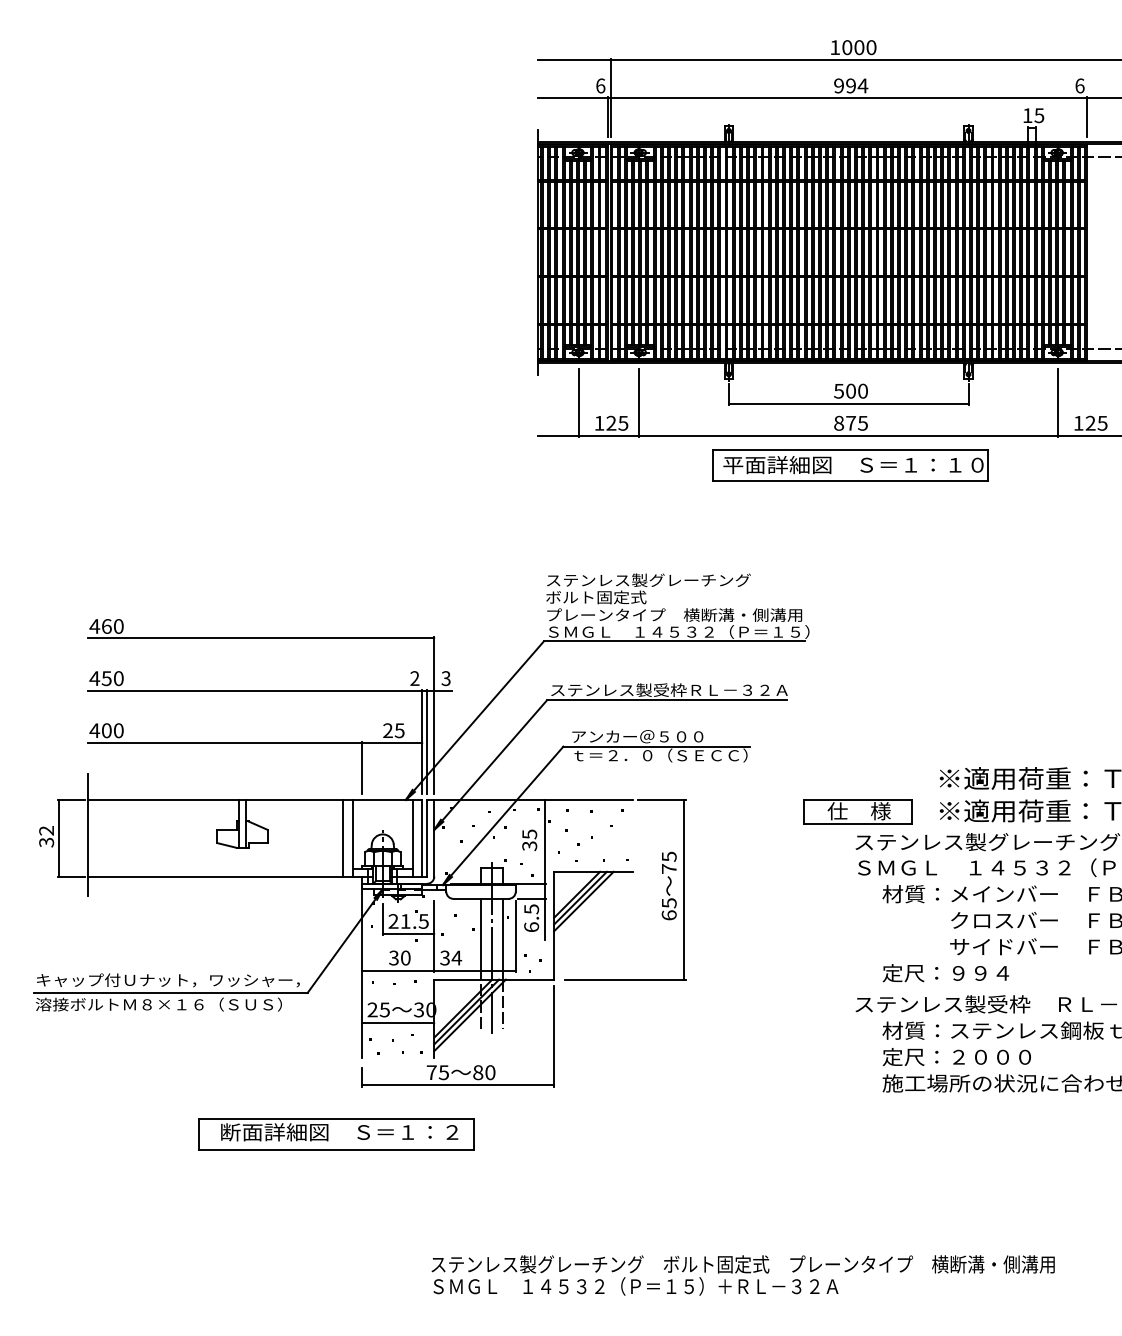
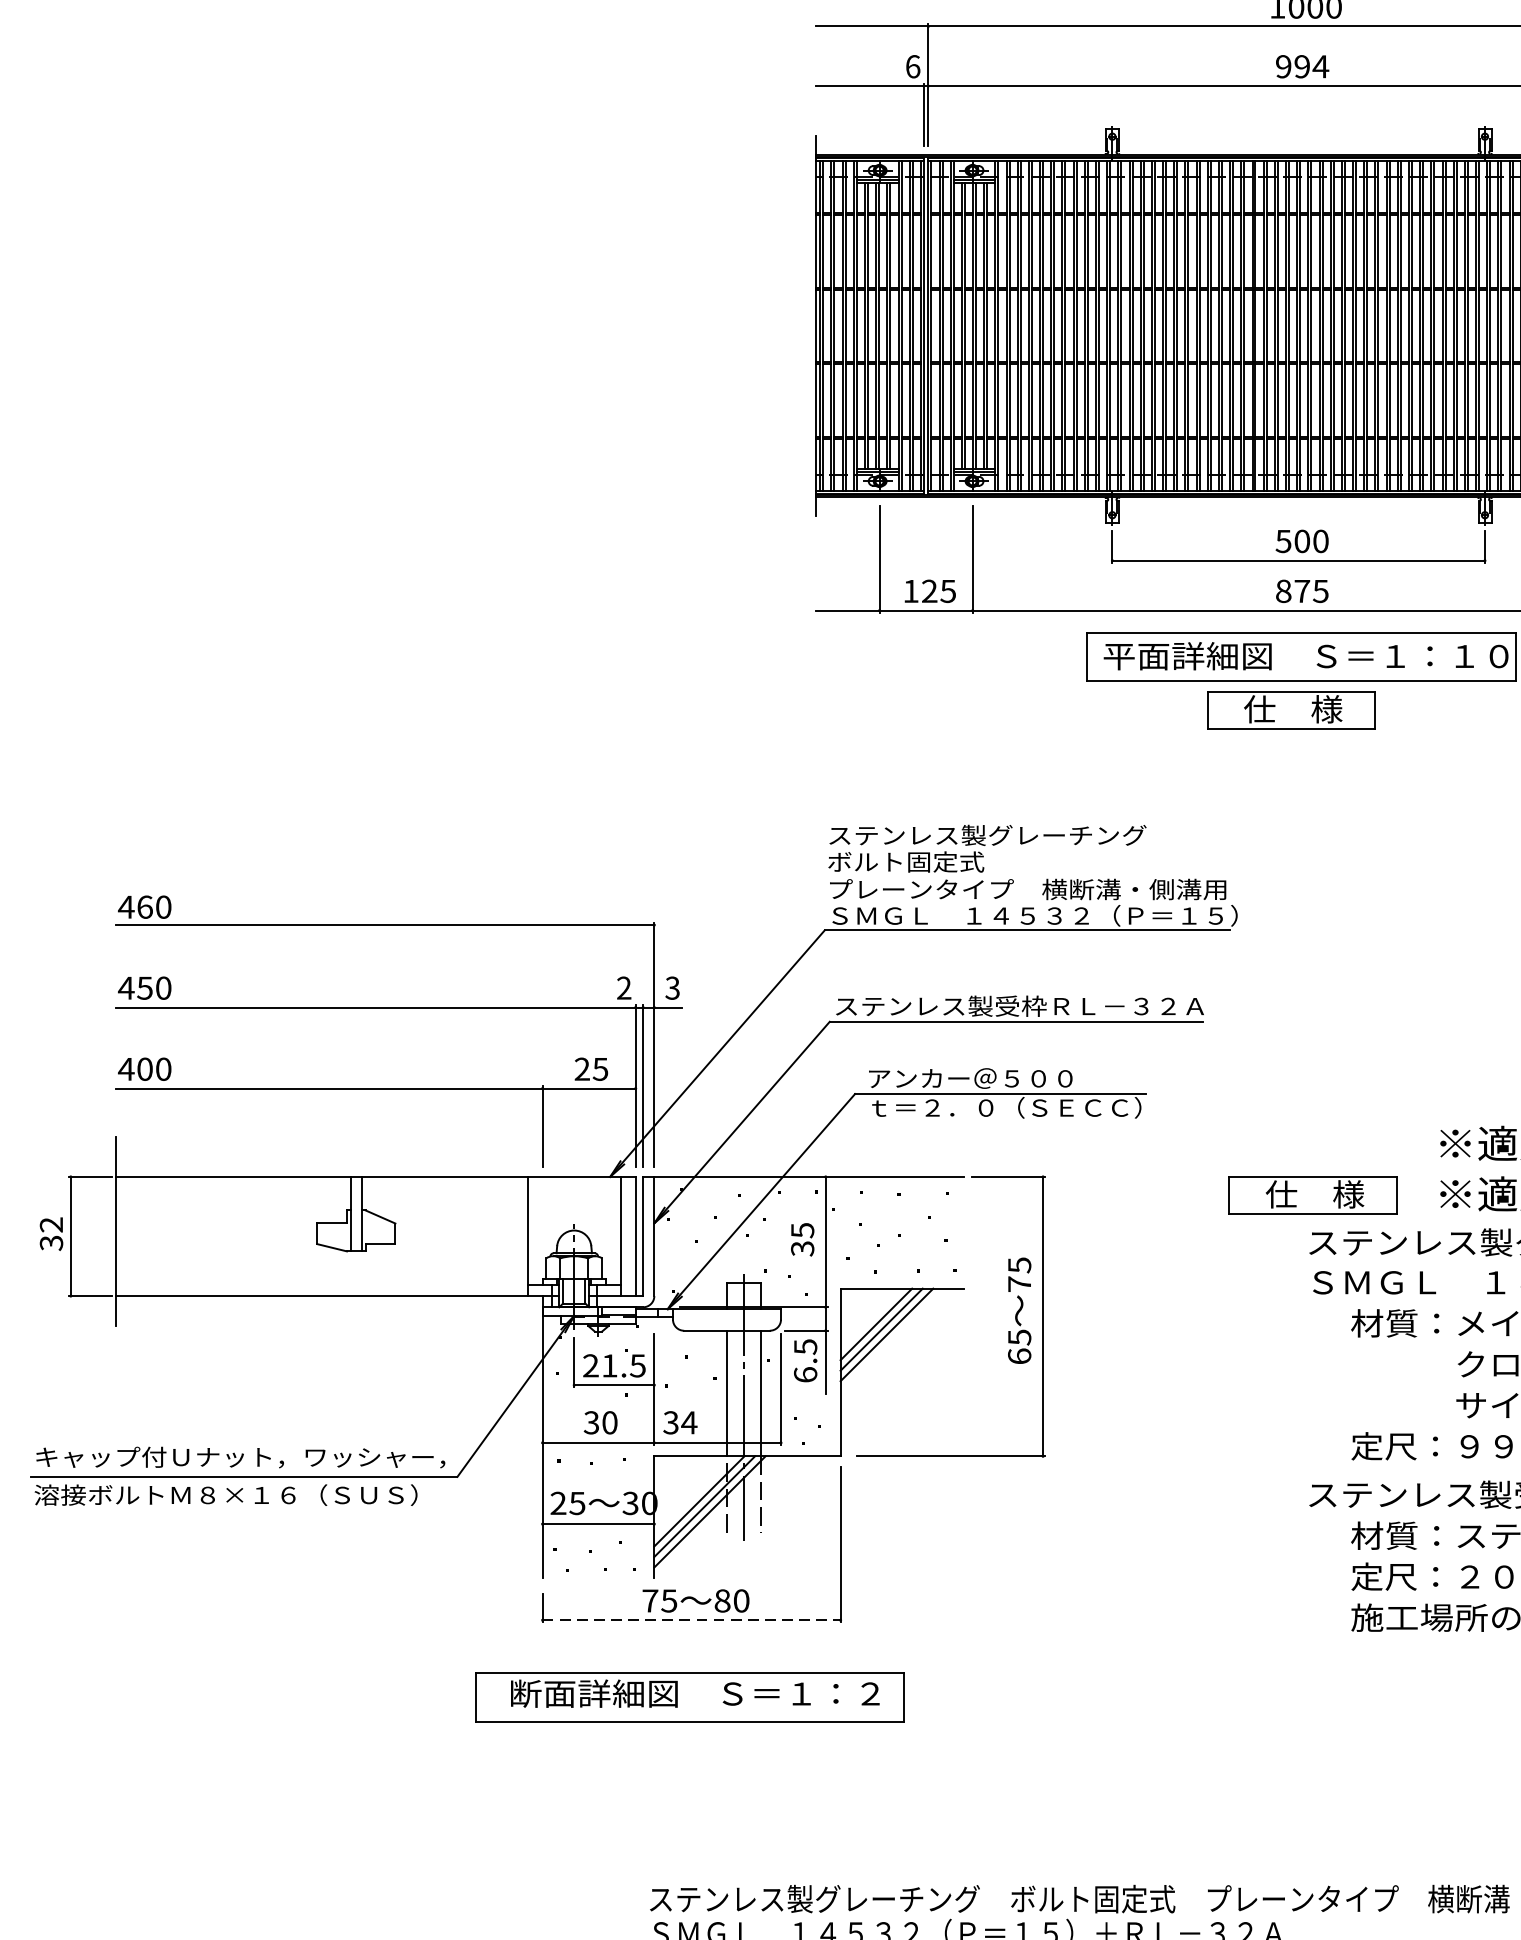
part: (843, 499) -> (1290, 709), added
line: (343, 837) -> (513, 1235), removed
line: (458, 1085) -> (691, 1620), solid -> dashed
part: (336, 1134) -> (690, 1697), moved

